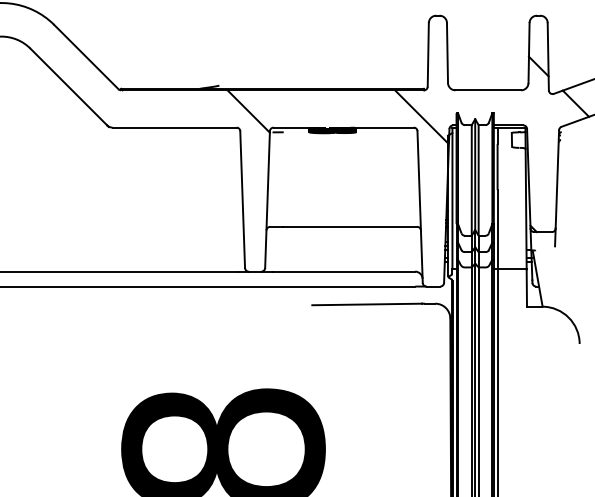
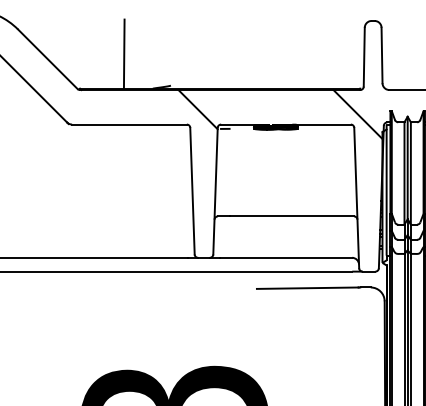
line: (168, 51) -> (123, 54), added

